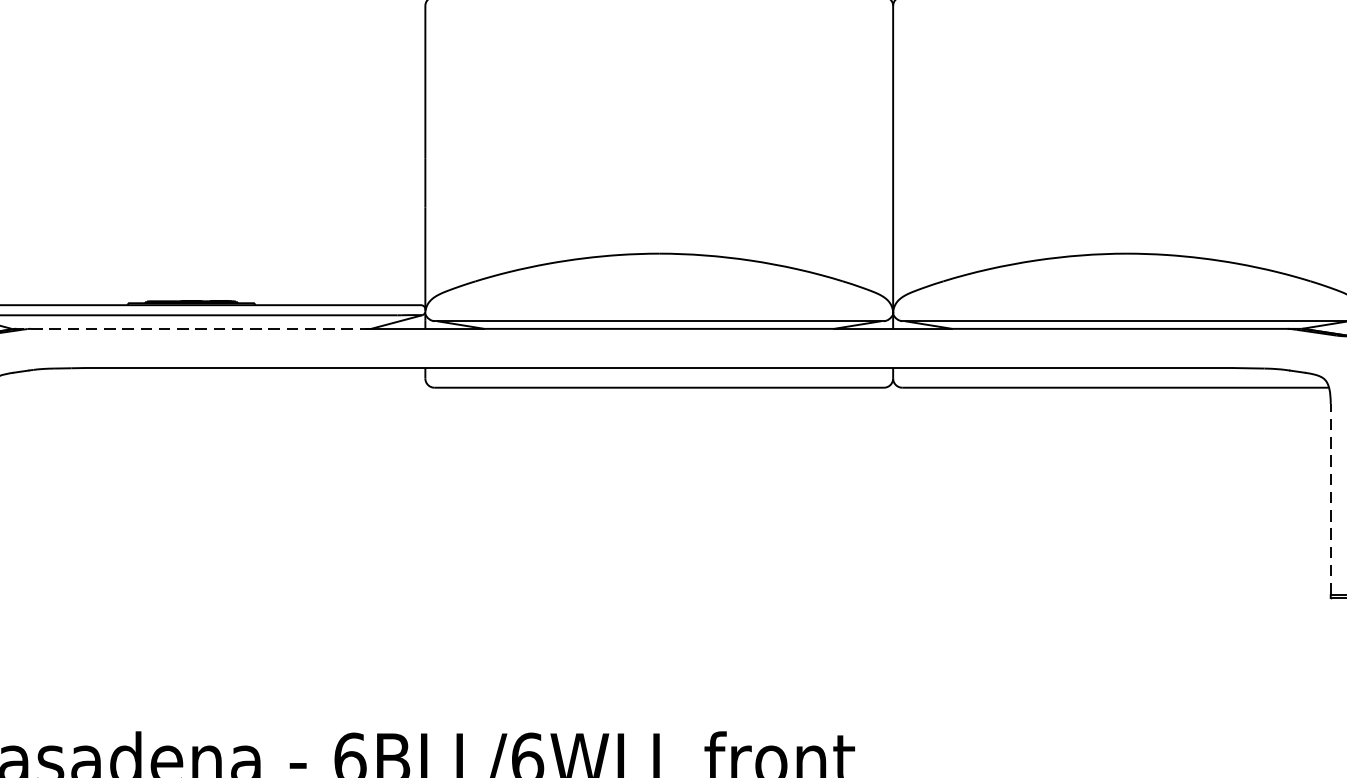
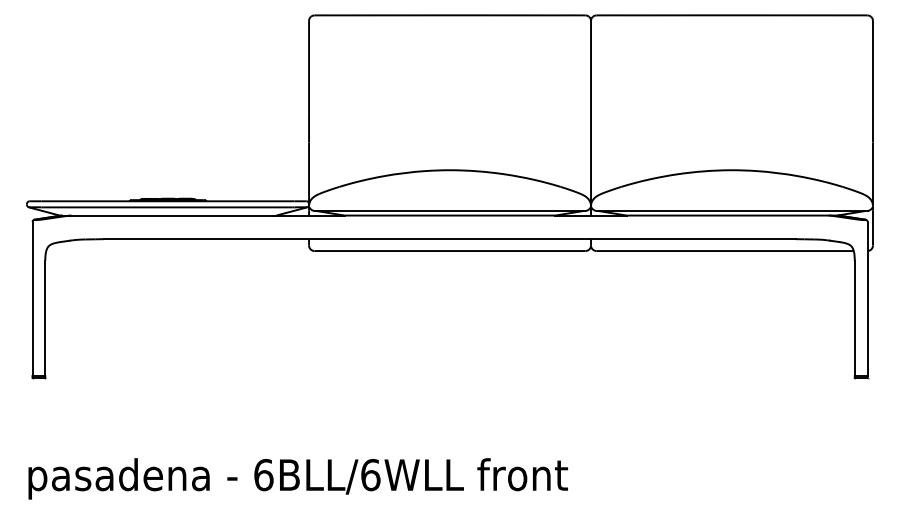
line: (190, 328) -> (167, 215), dashed -> solid
line: (1330, 497) -> (854, 317), dashed -> solid

